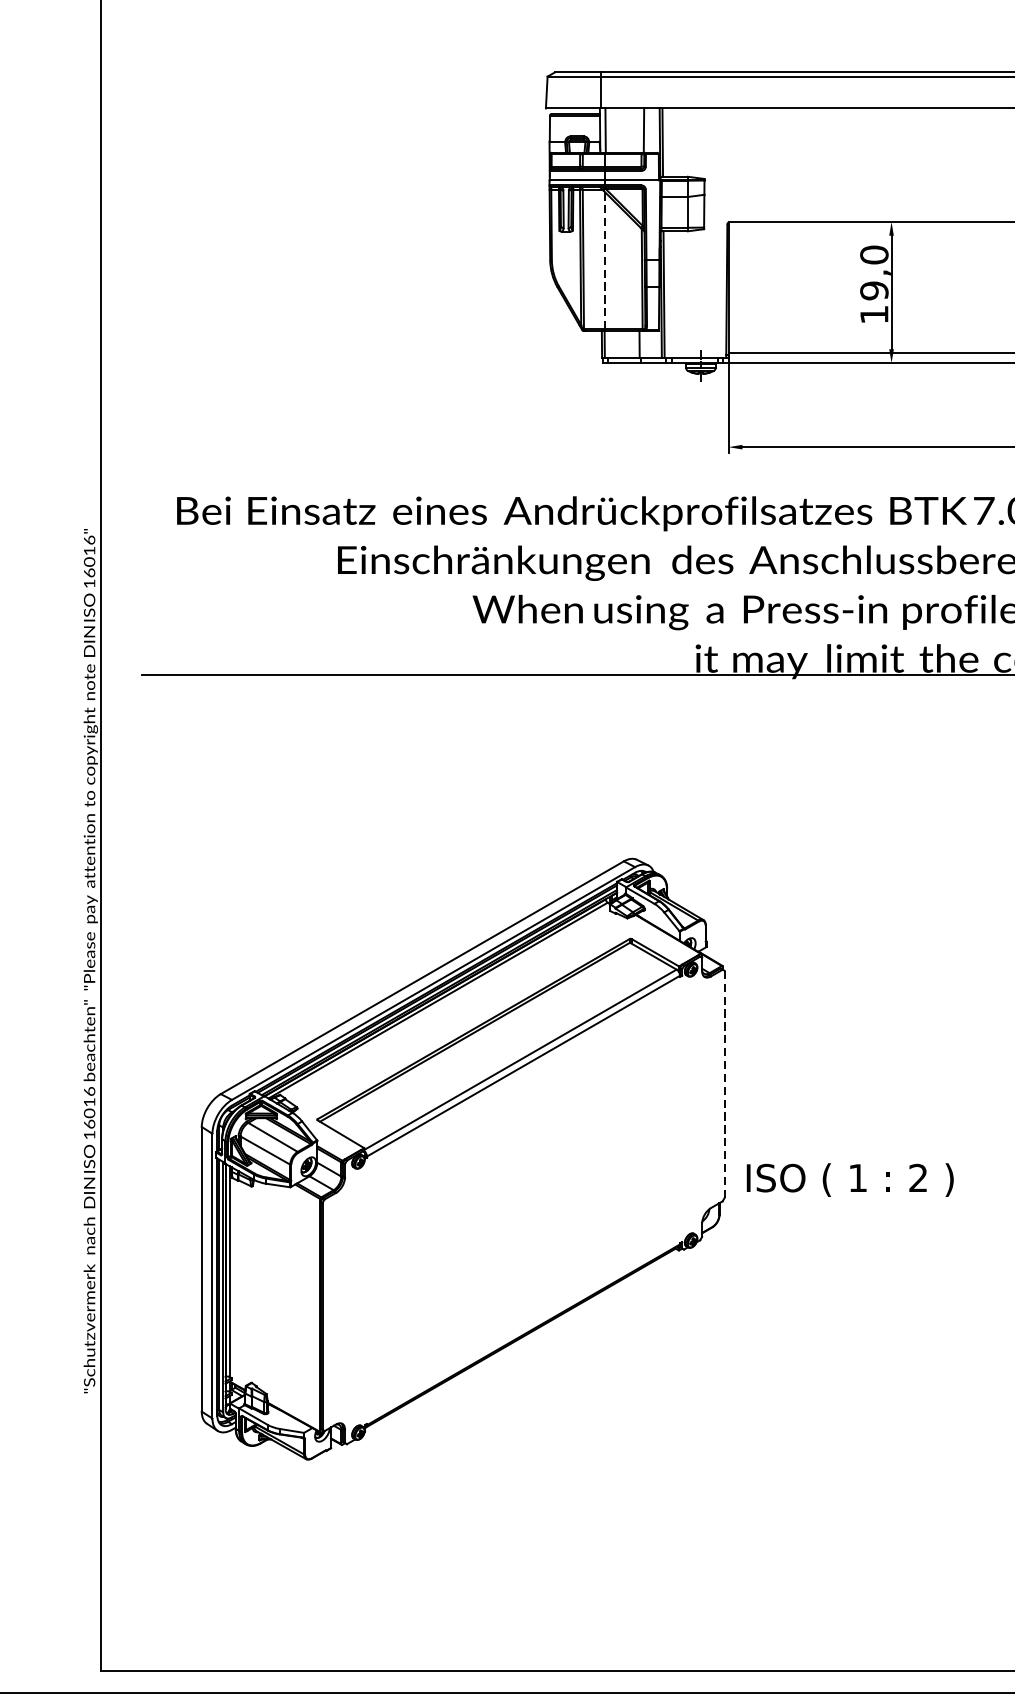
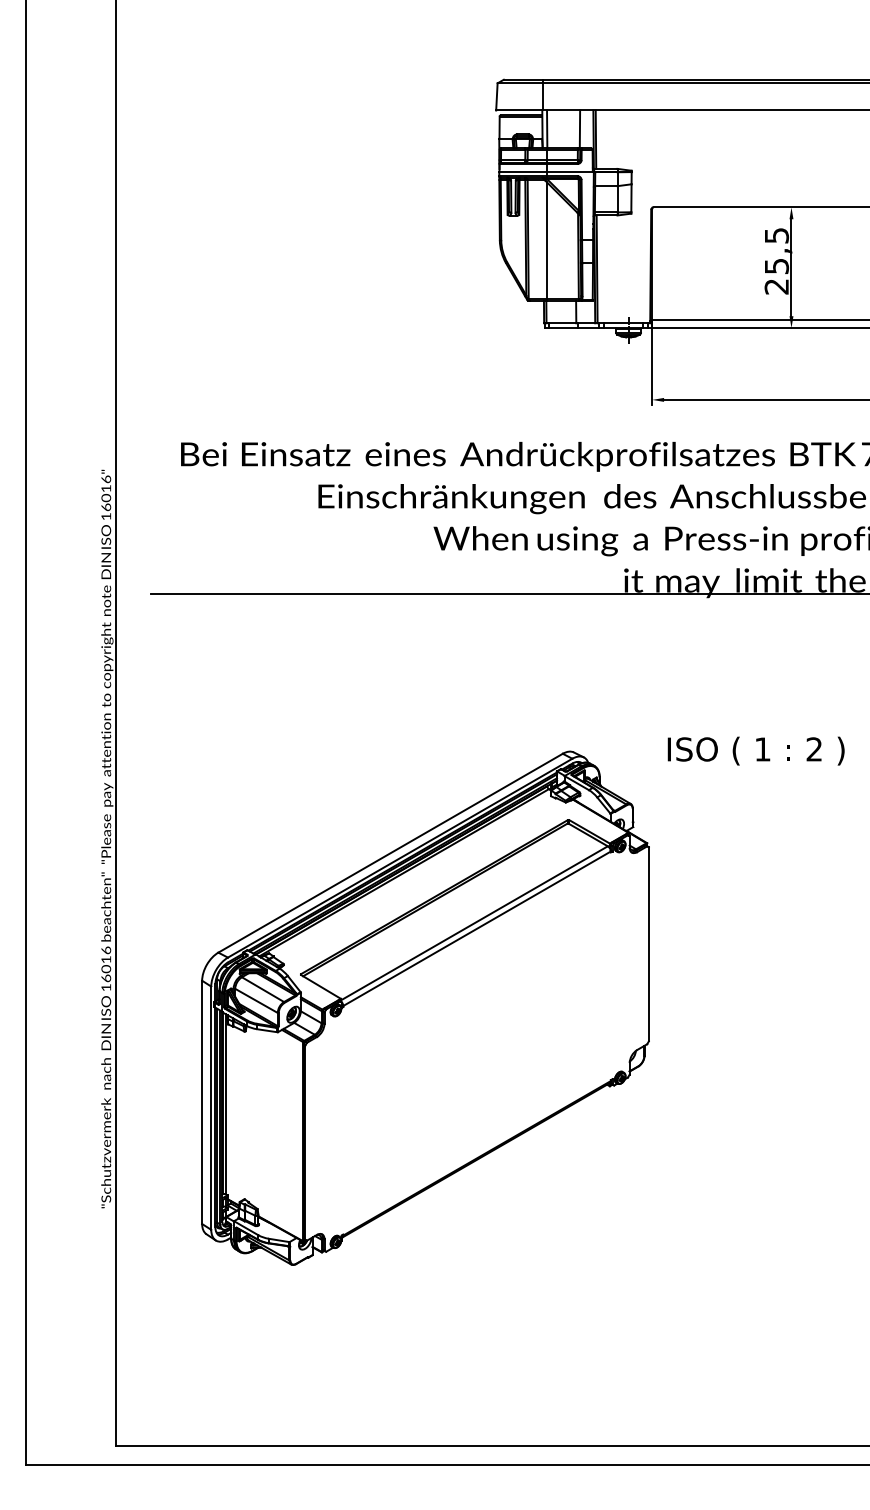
line: (604, 260) -> (546, 240), dashed -> solid
text: (874, 283) -> (776, 260), 19,0 -> 25,5
line: (724, 1083) -> (648, 943), dashed -> solid
text: (849, 1179) -> (755, 750), moved

